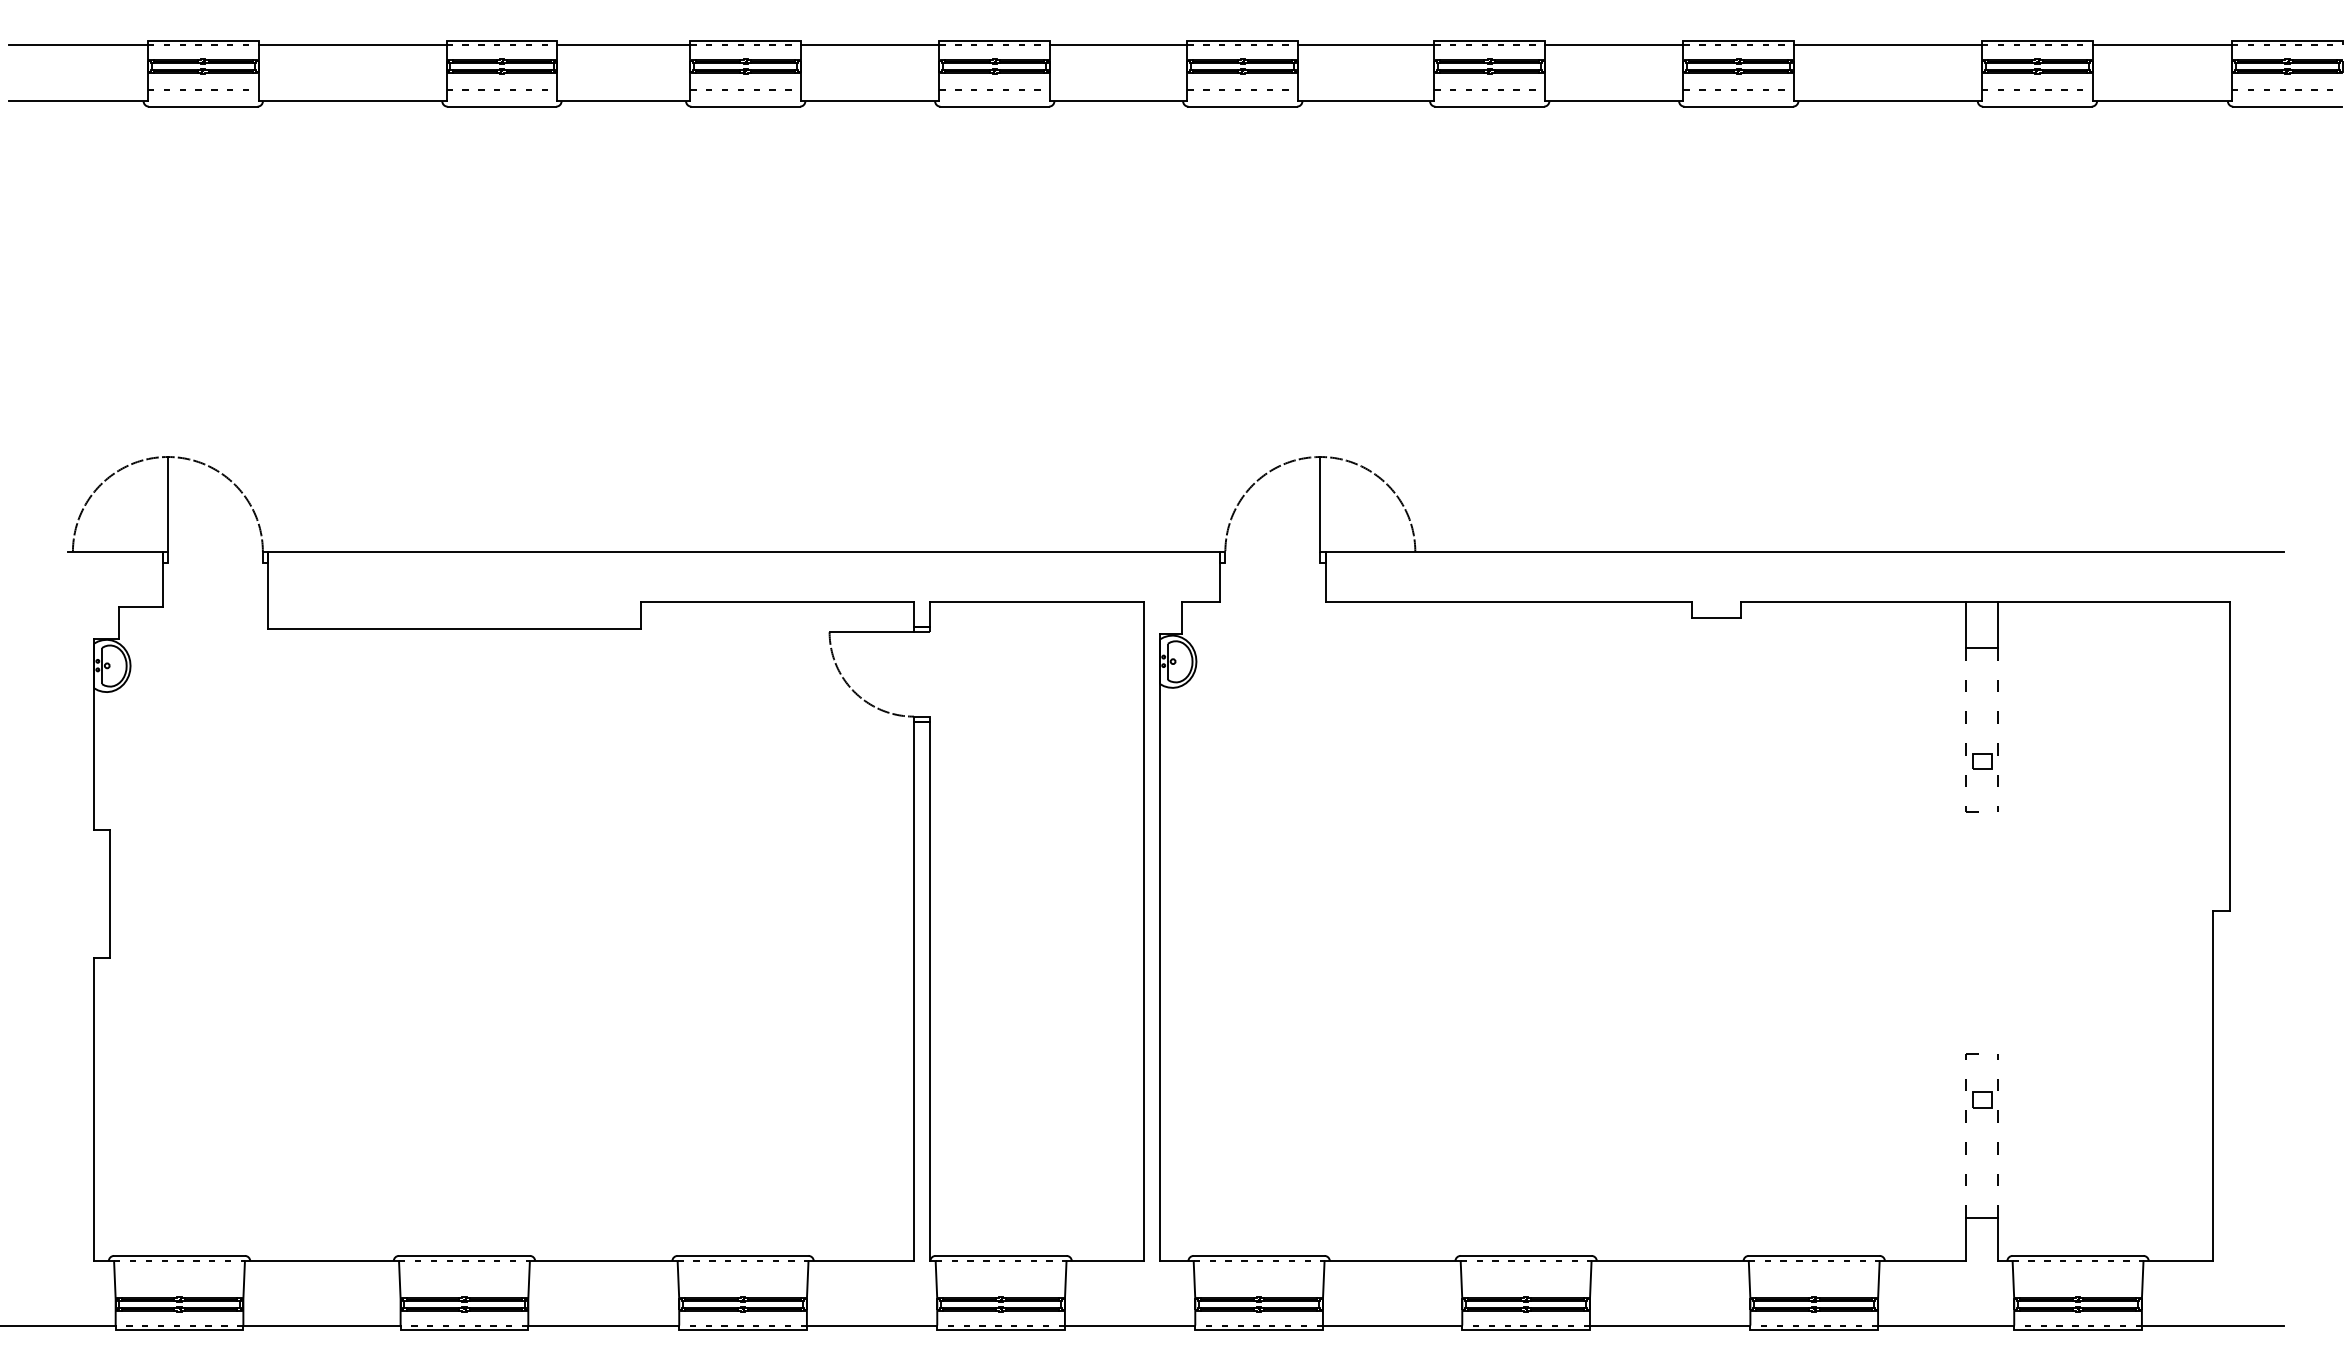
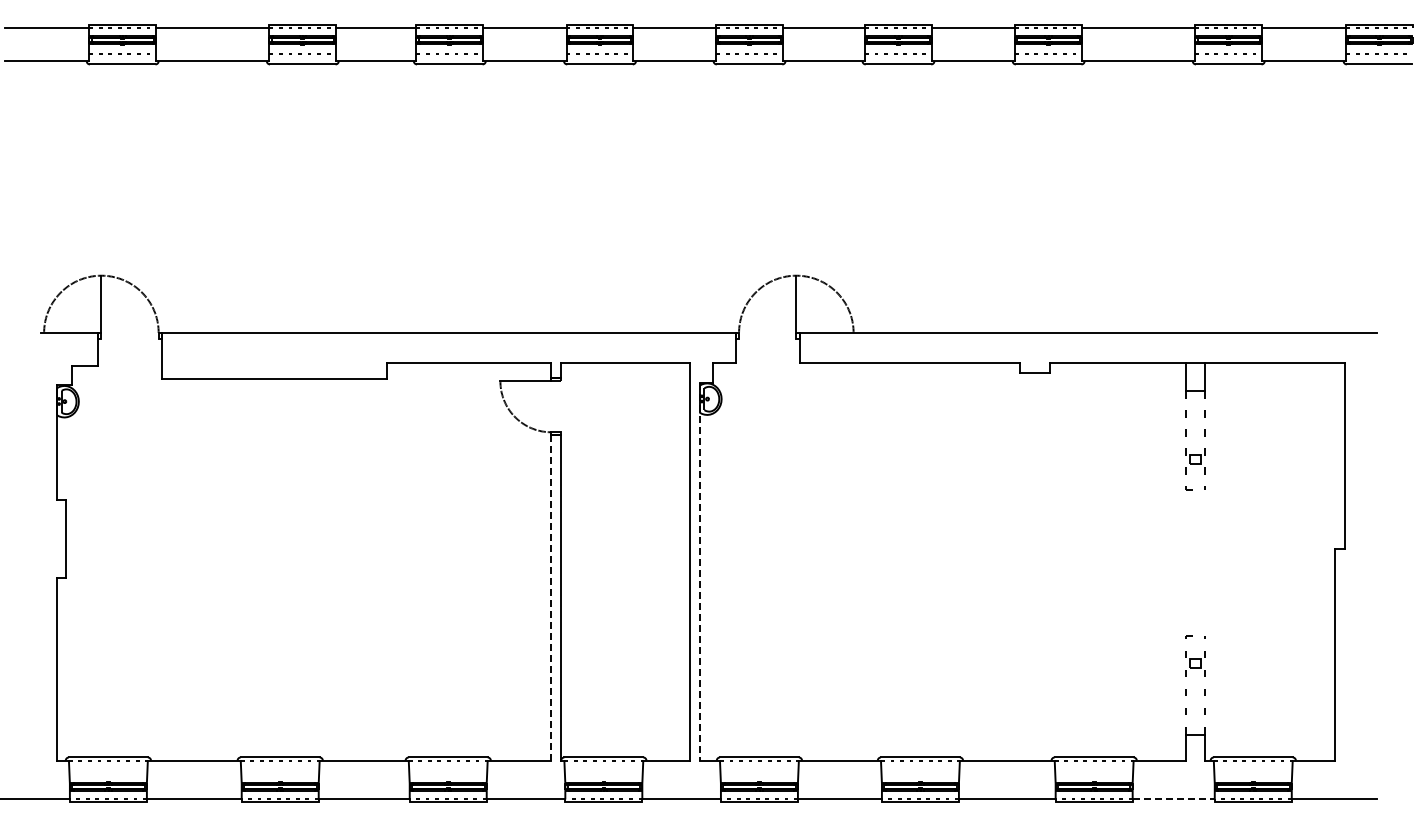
line: (1159, 949) -> (699, 572), solid -> dashed
line: (914, 992) -> (551, 598), solid -> dashed
line: (1947, 1325) -> (1174, 799), solid -> dashed

